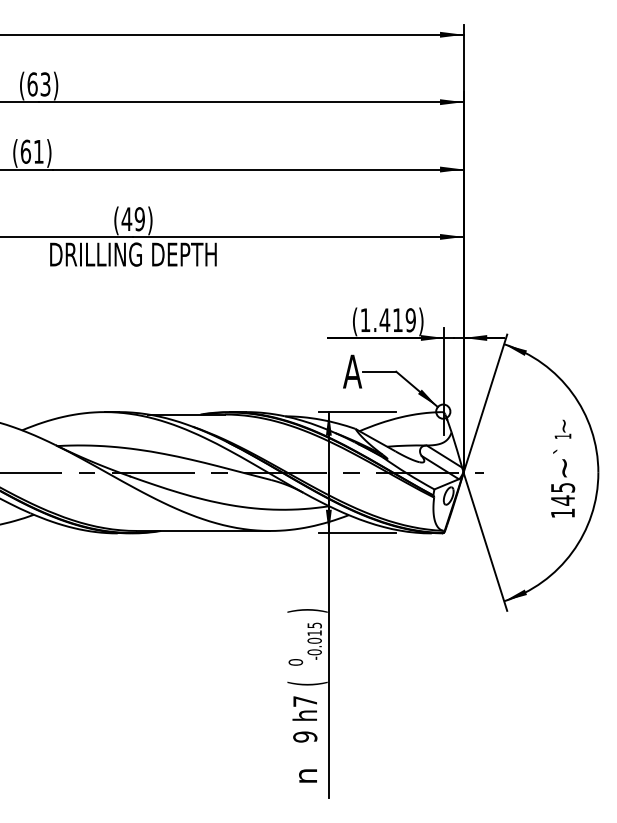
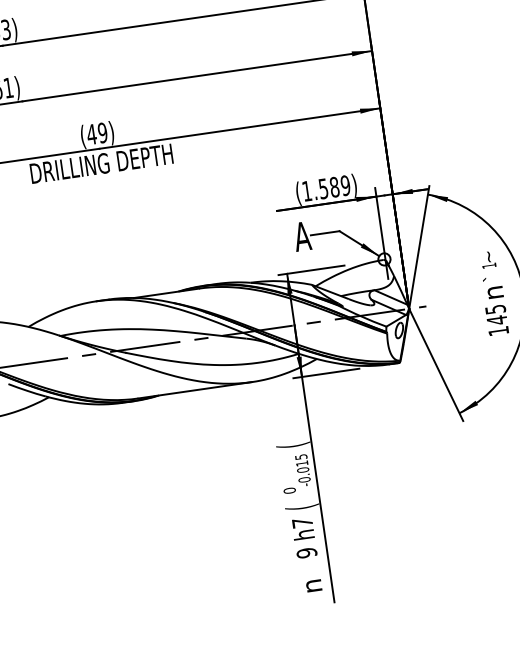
text: (390, 320) -> (328, 188), (1.419) -> (1.589)
text: (565, 468) -> (495, 292), ~ -> n
text: (307, 610) -> (293, 445), ) -> (

